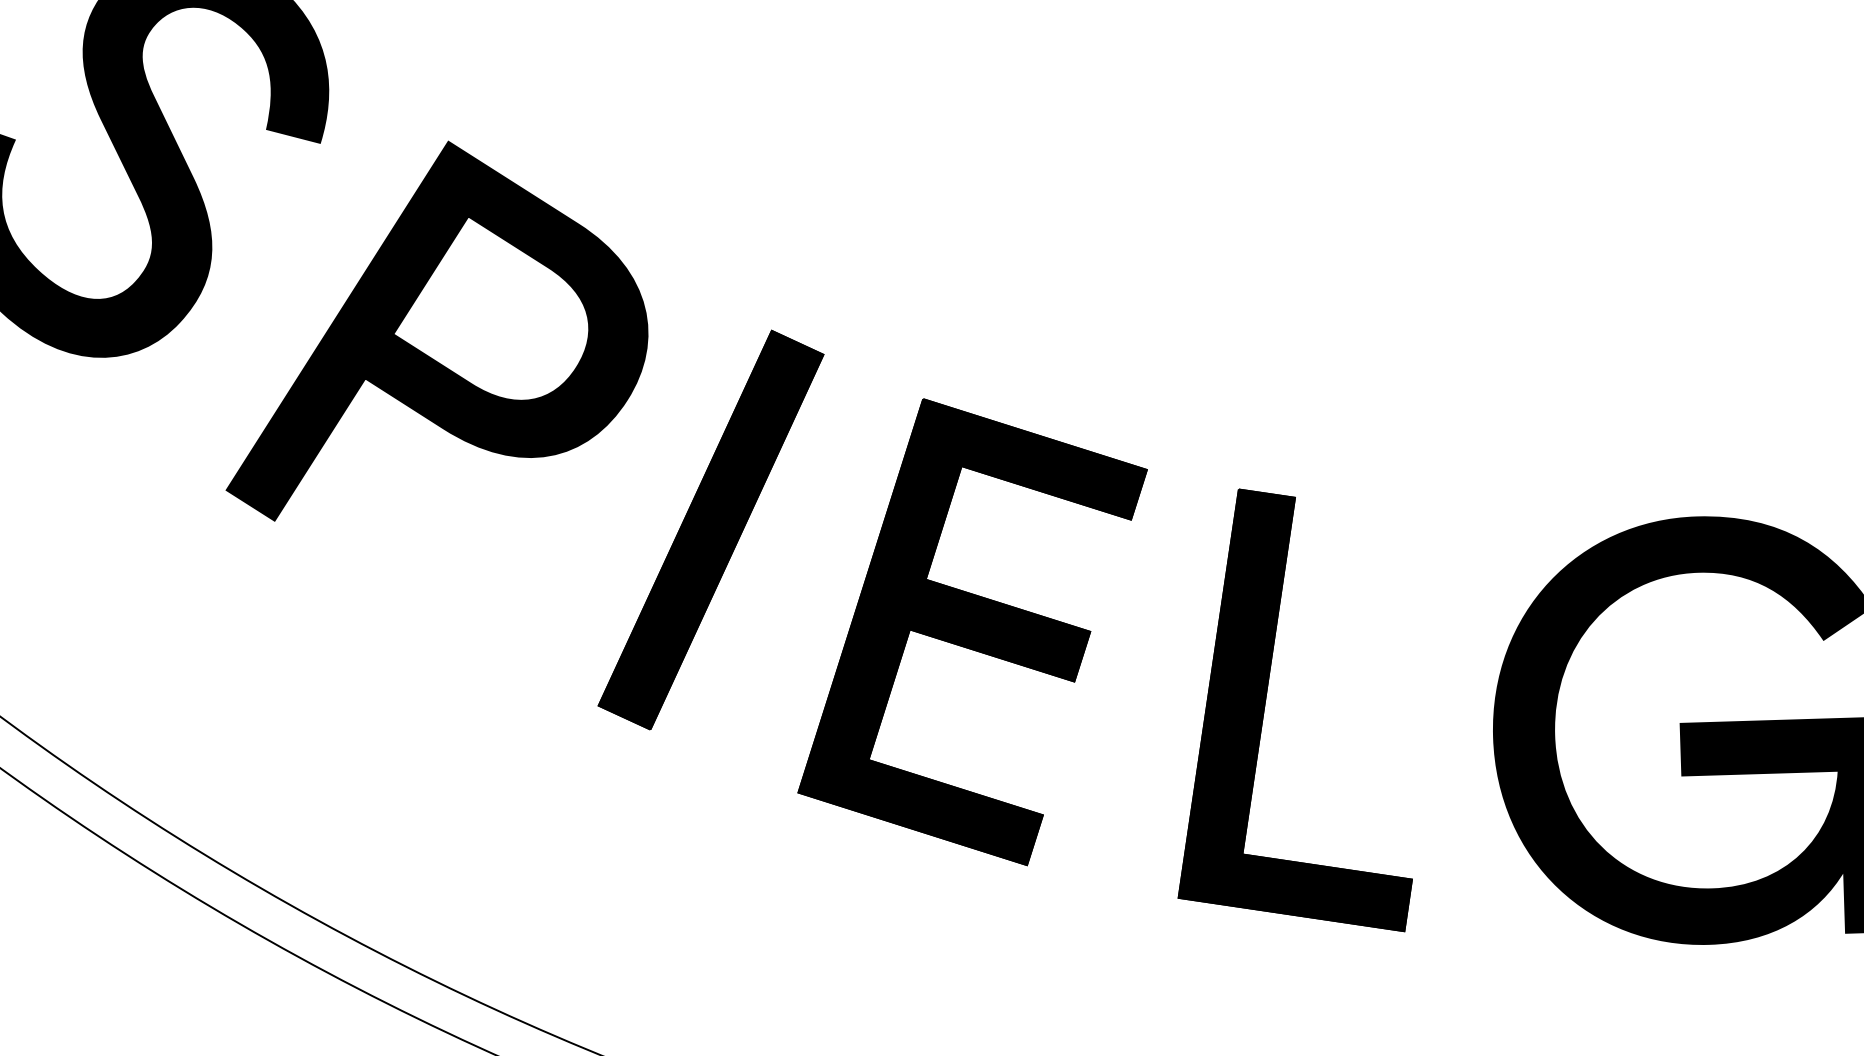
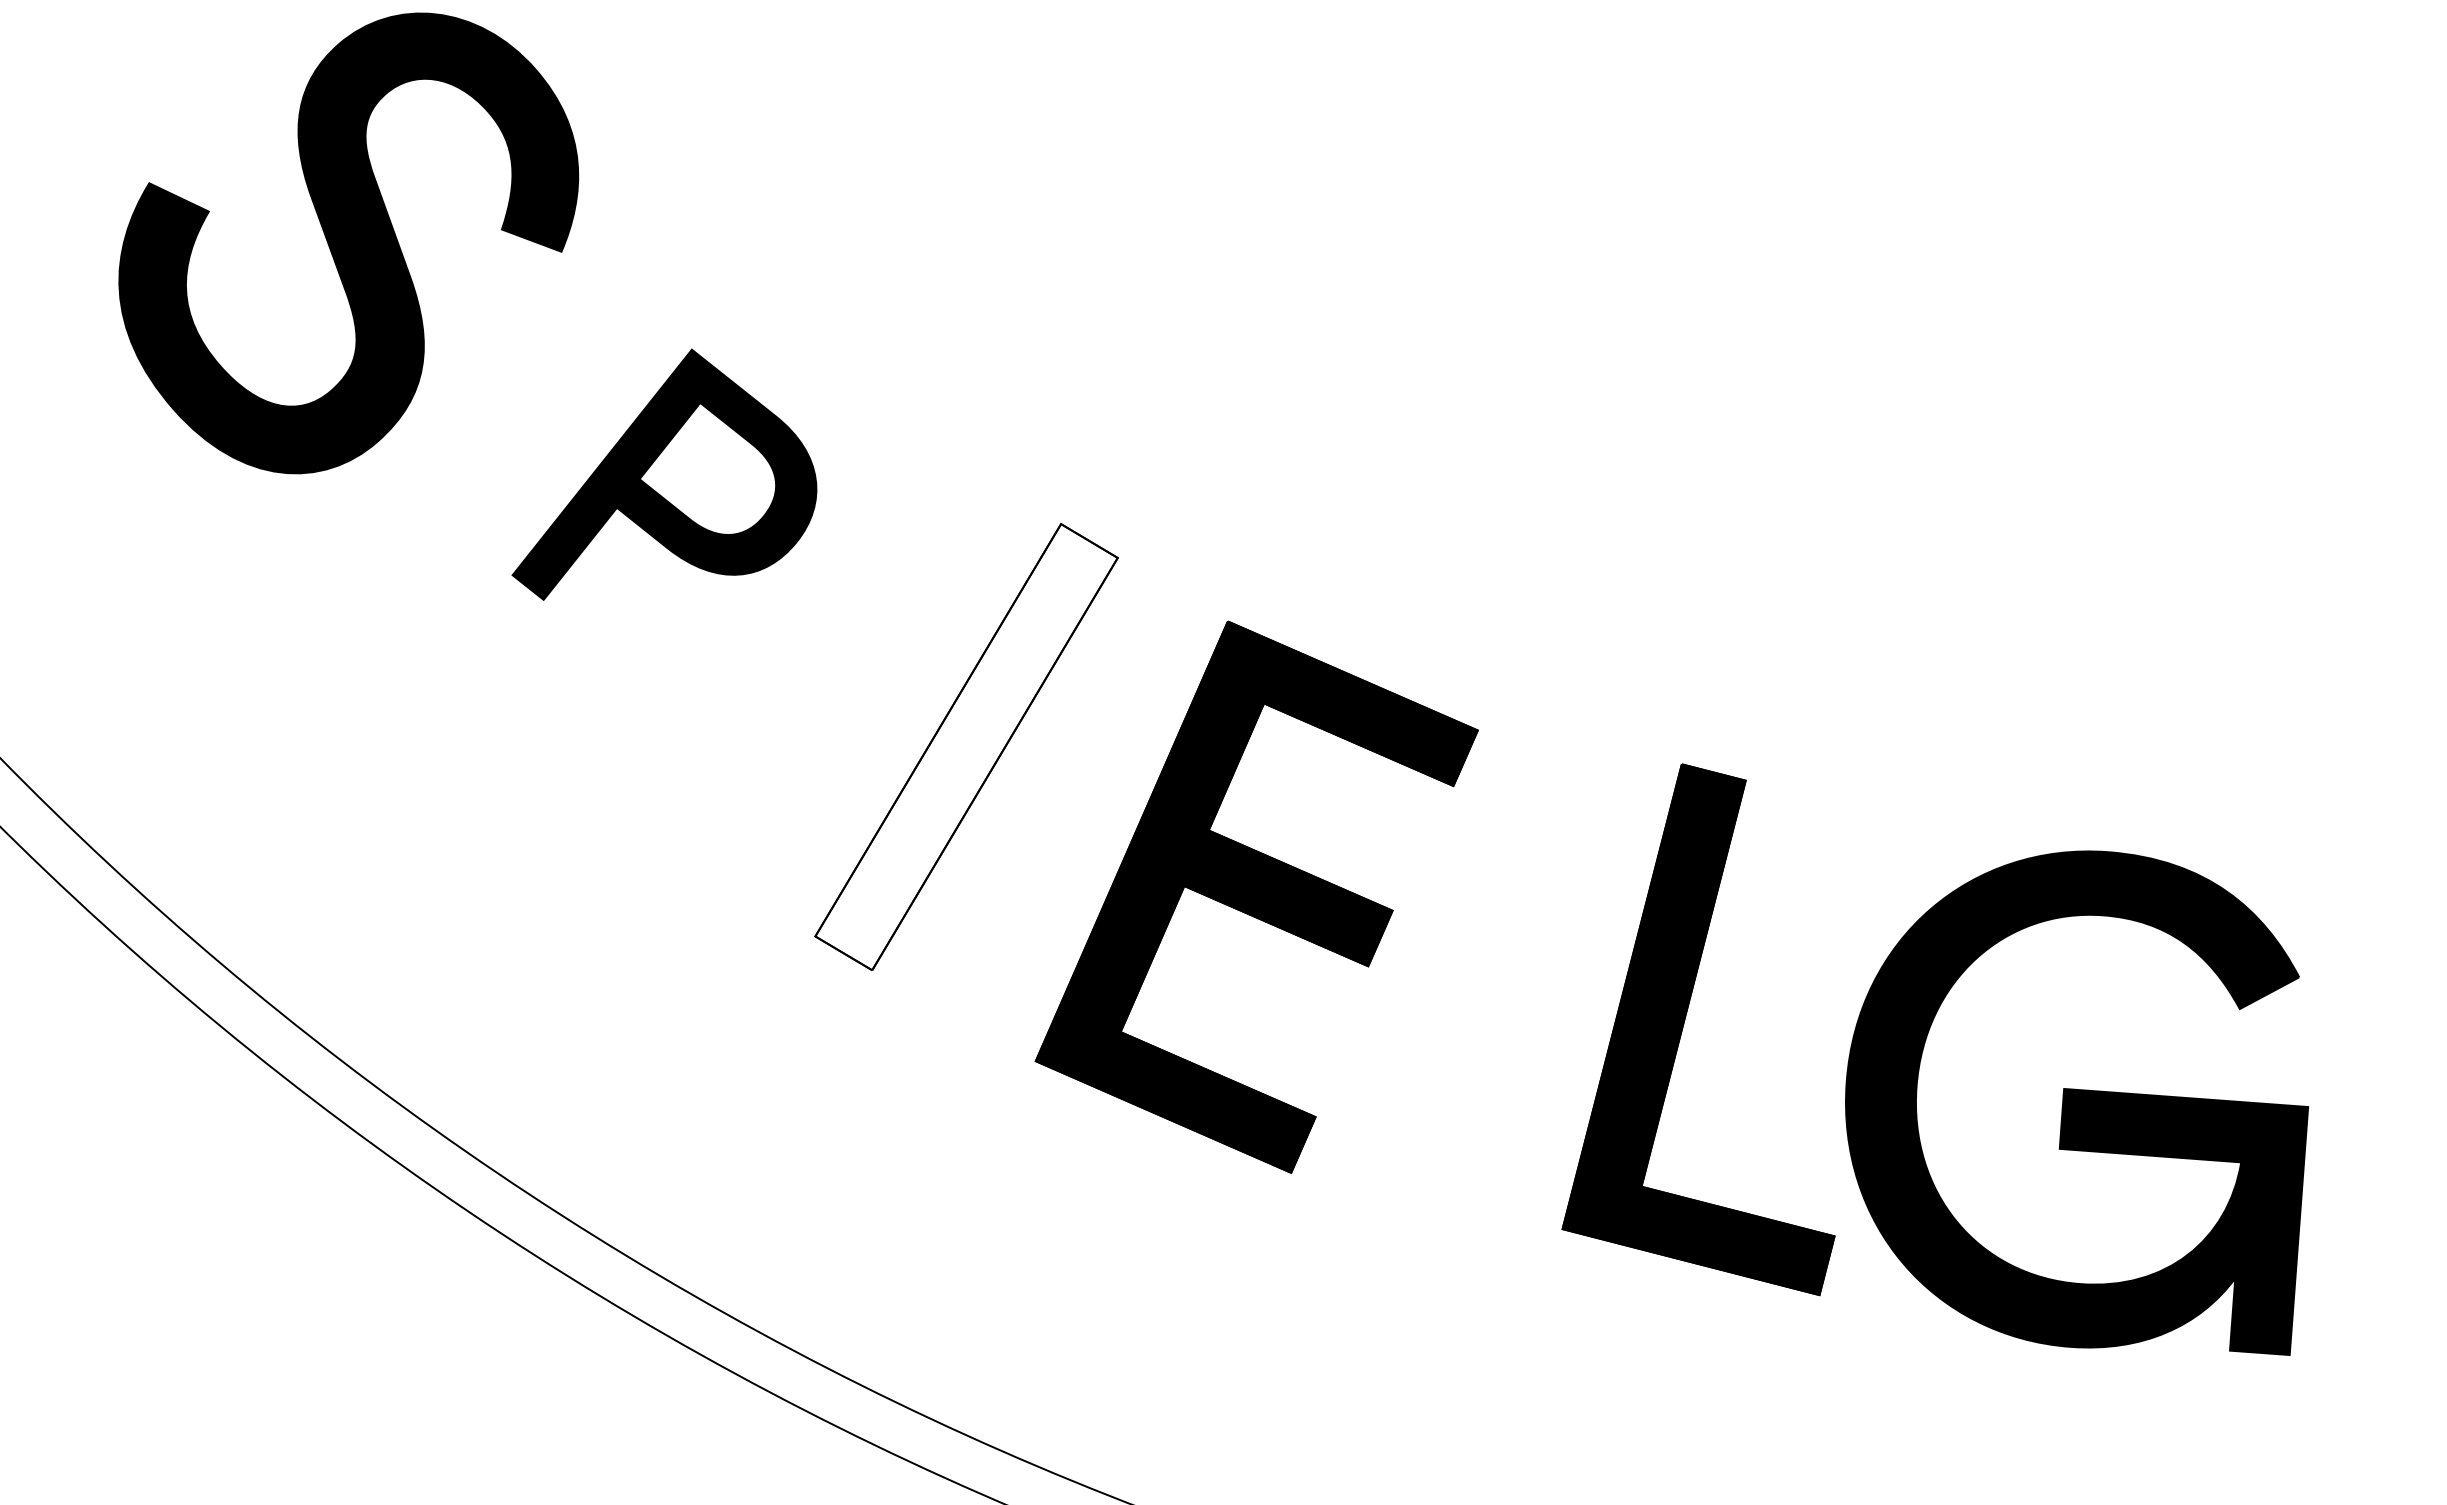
part: (428, 324) -> (664, 474), size x0.6
fill: (711, 530) -> (966, 747), removed
part: (1264, 711) -> (1684, 1024), moved

